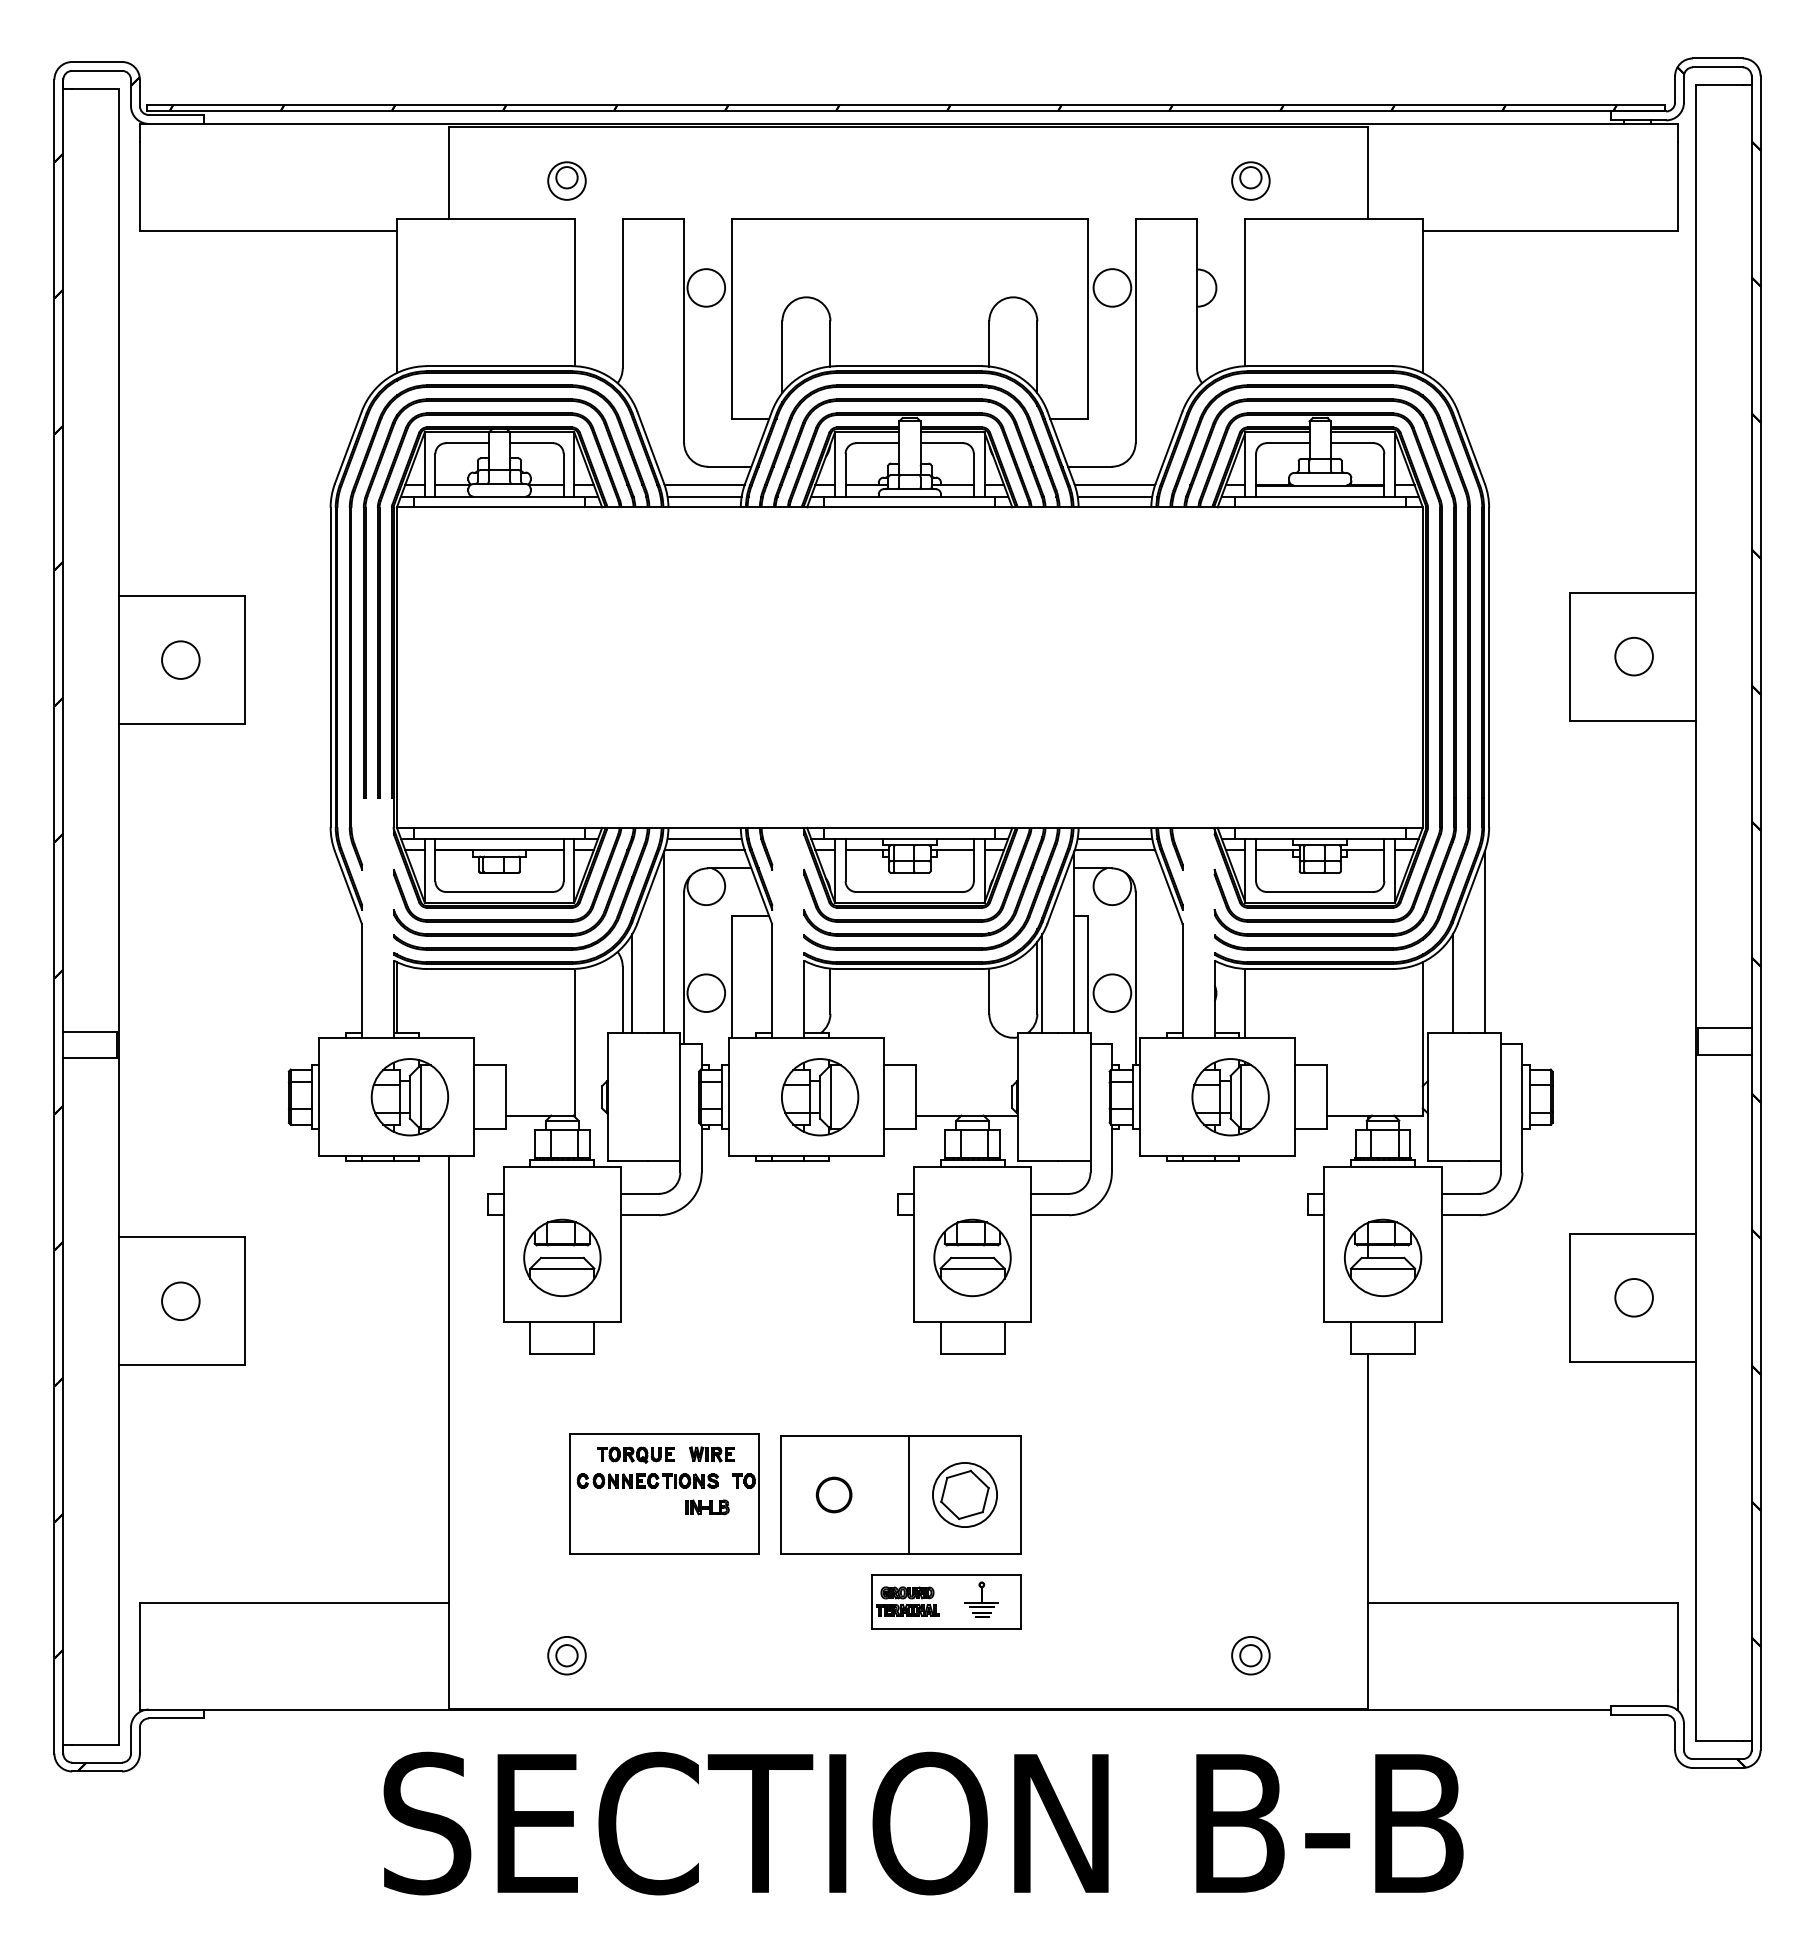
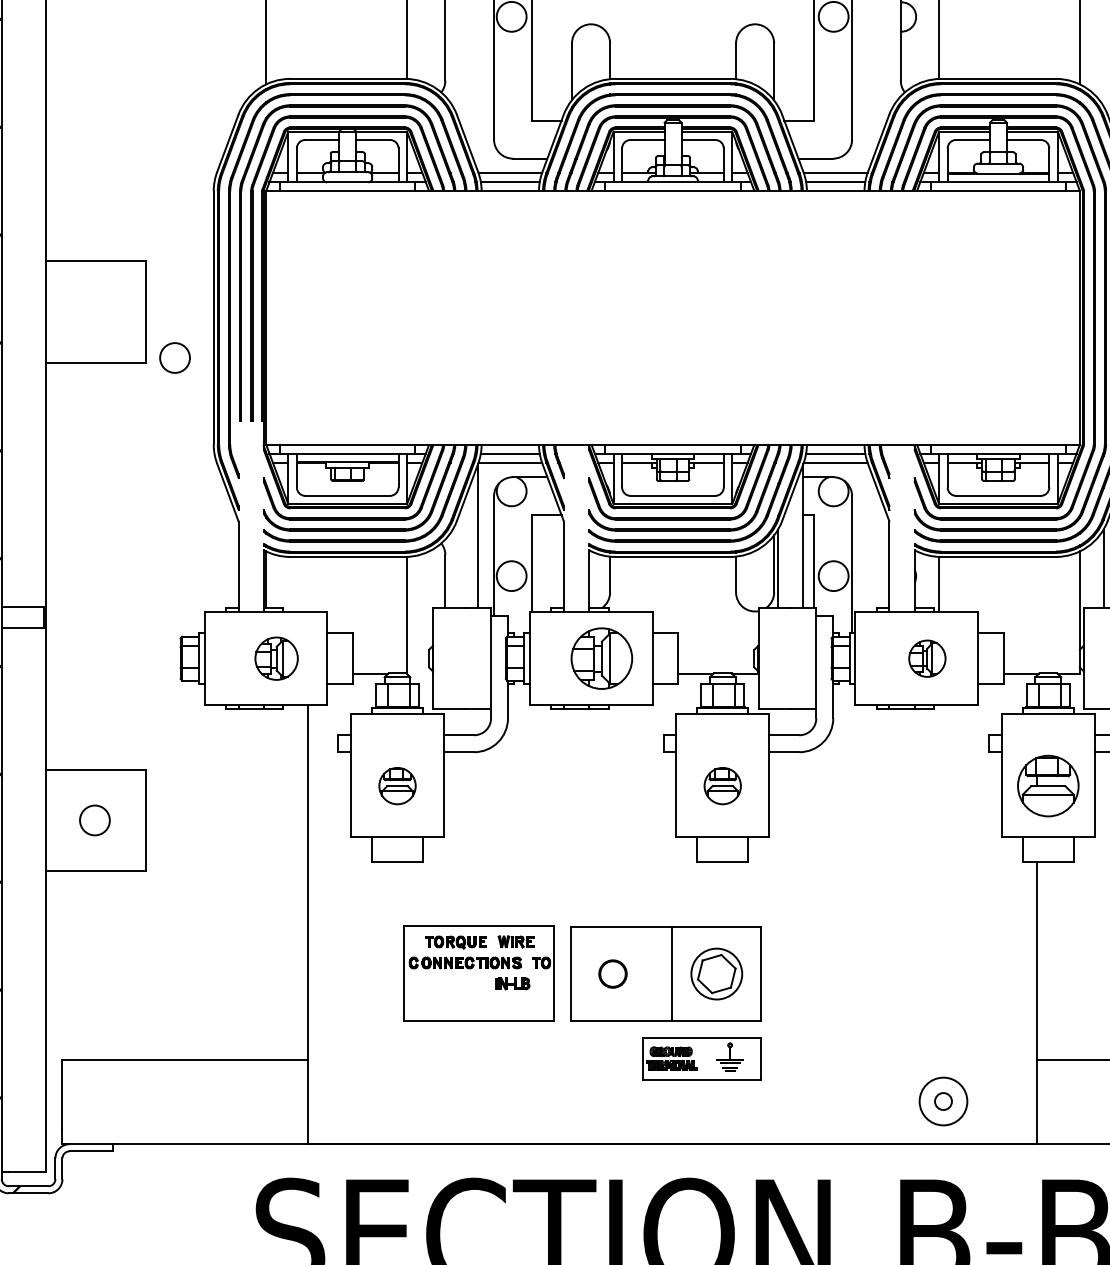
circle: (180, 659) -> (174, 357), moved
line: (632, 983) -> (453, 568), removed
part: (409, 1097) -> (276, 658), size x0.7
part: (1230, 1097) -> (927, 658), size x0.6
part: (562, 1257) -> (397, 785), size x0.6
part: (972, 1257) -> (722, 785), size x0.6
part: (566, 1655) -> (400, 1101), removed
circle: (1250, 1655) -> (943, 1101), size x1.6

